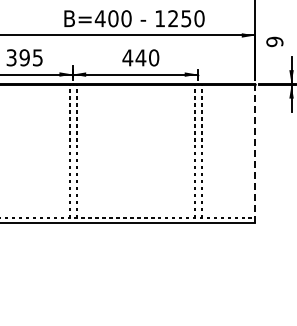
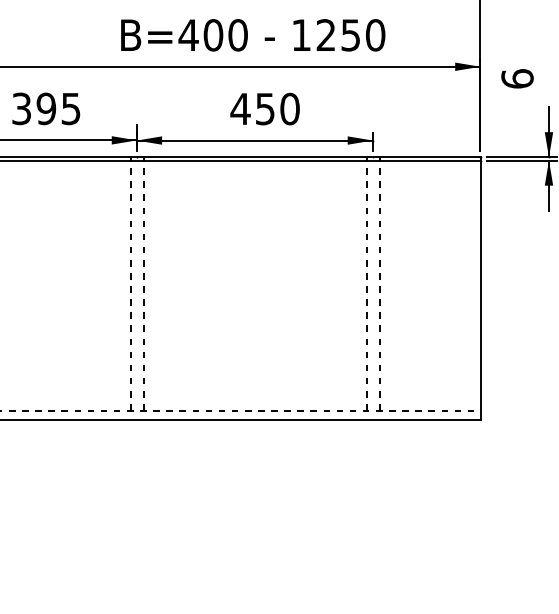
text: (274, 41) -> (516, 78), 9 -> 6
text: (140, 57) -> (264, 108), 440 -> 450
line: (255, 153) -> (481, 289), dashed -> solid

